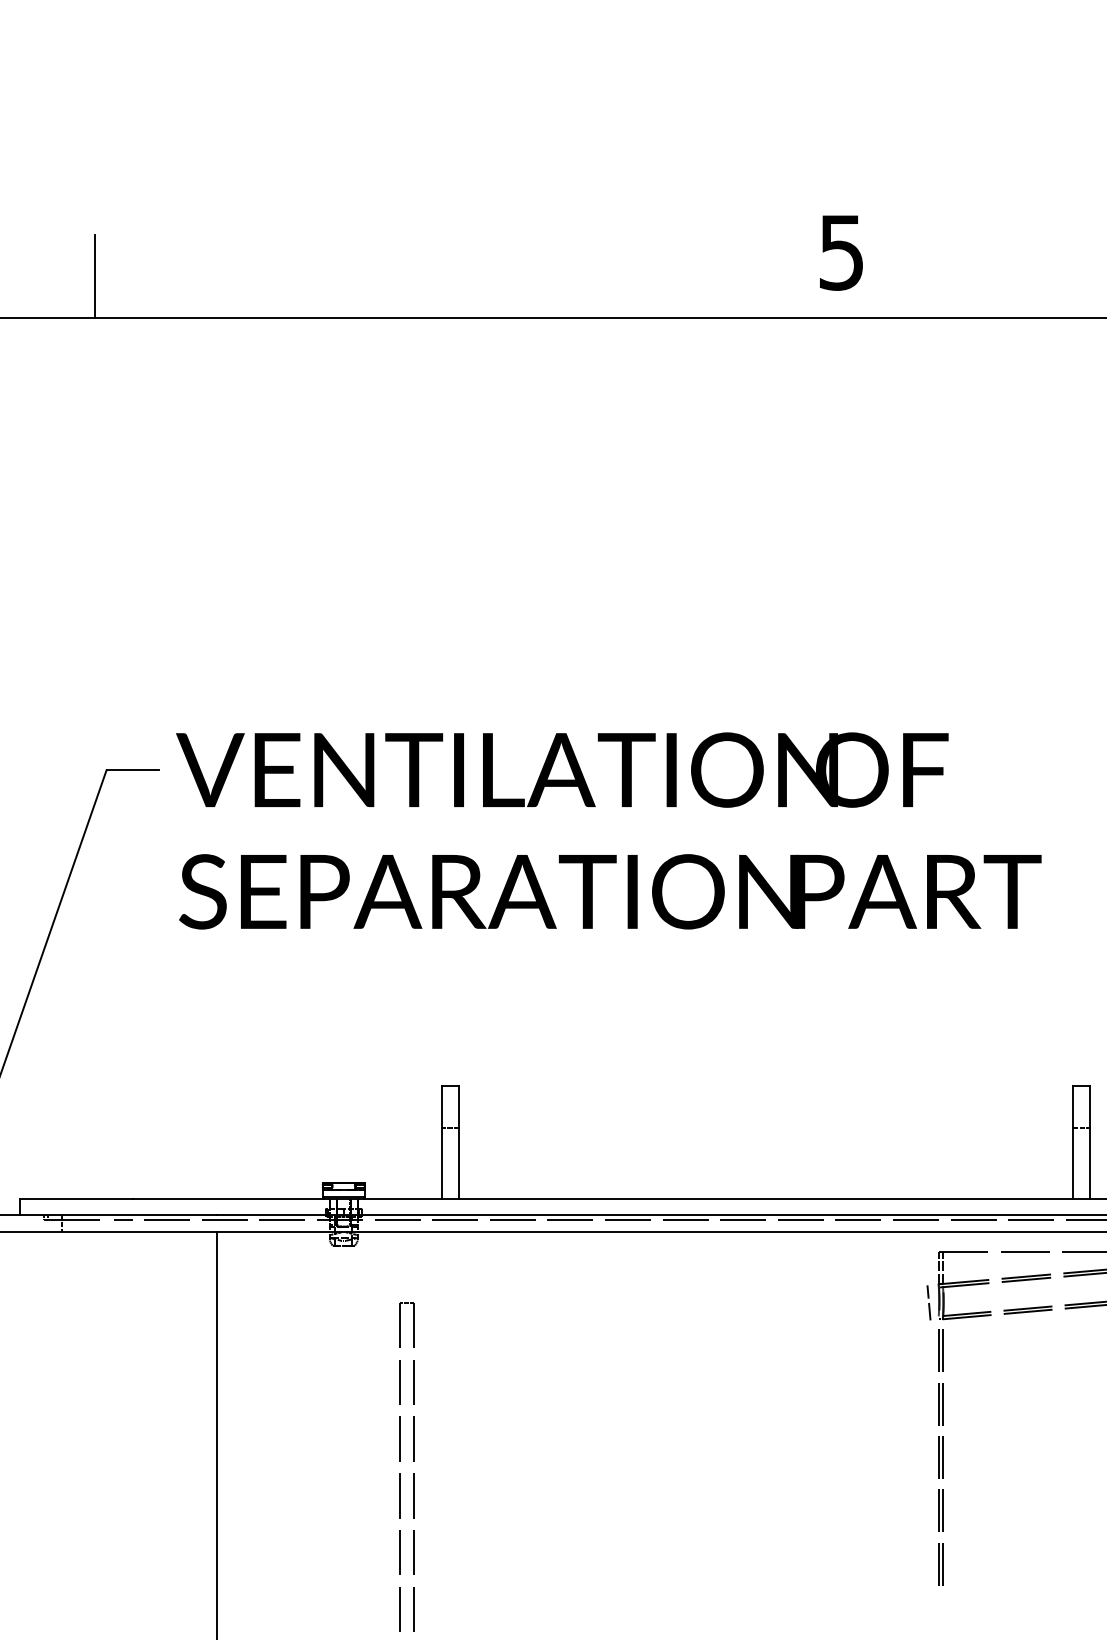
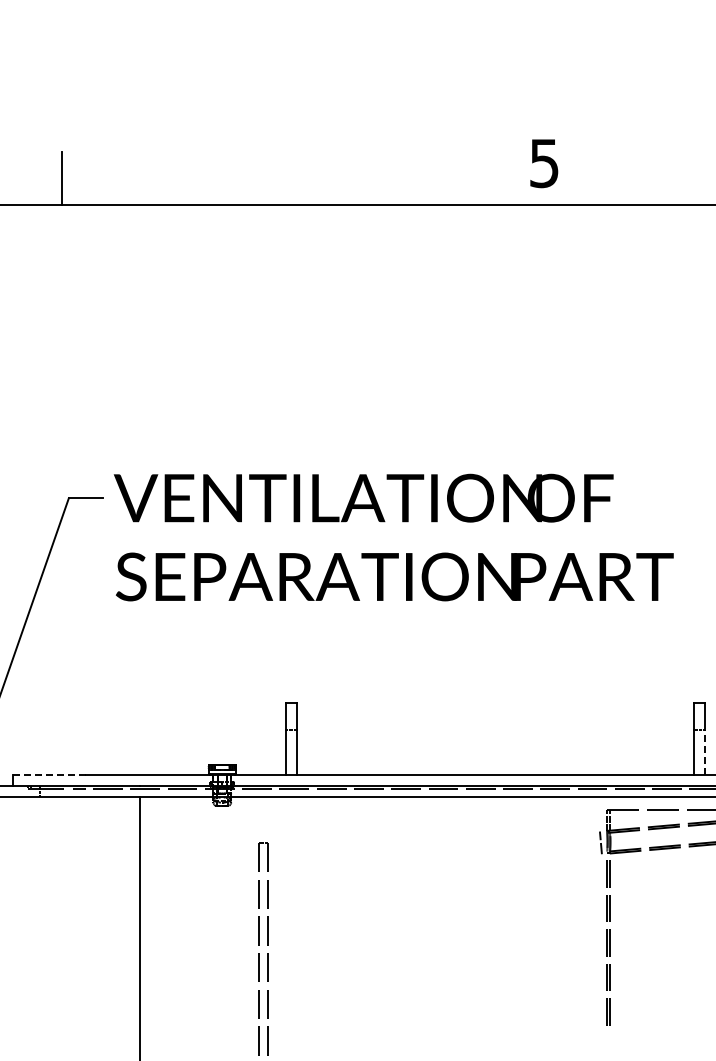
line: (1090, 1163) -> (705, 752), solid -> dashed
line: (76, 1198) -> (49, 775), solid -> dashed

